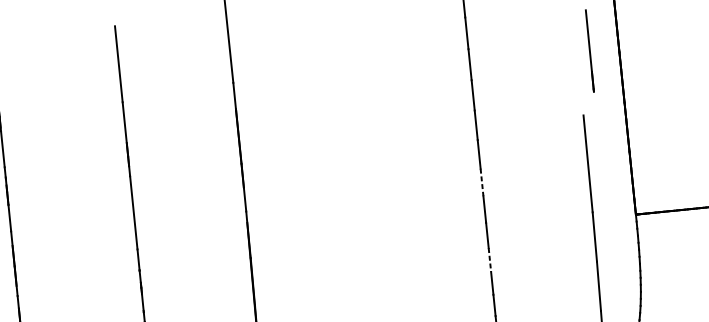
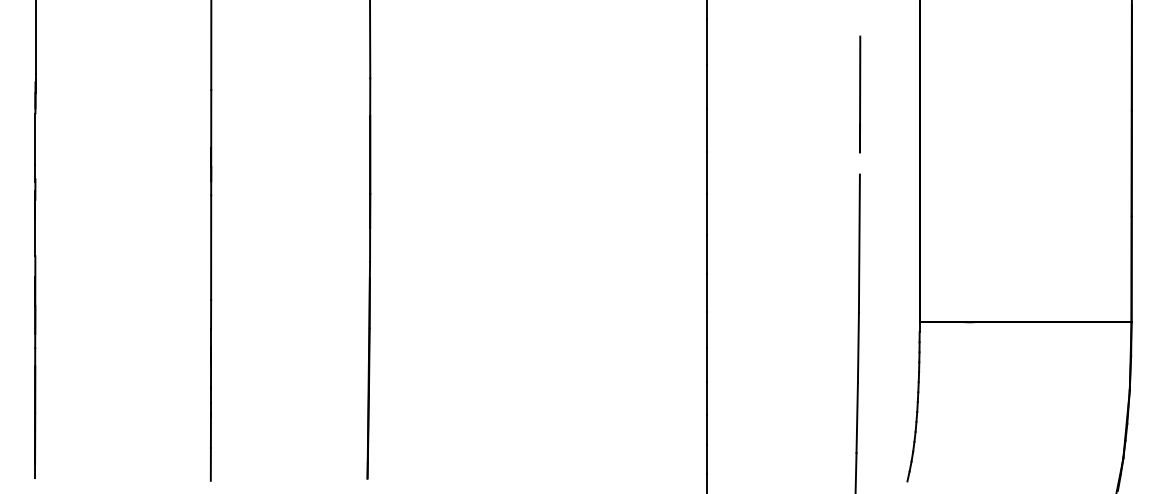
line: (590, 50) -> (860, 94), moved
line: (482, 182) -> (707, 254), dashed -> solid
line: (490, 260) -> (707, 365), dashed -> solid

